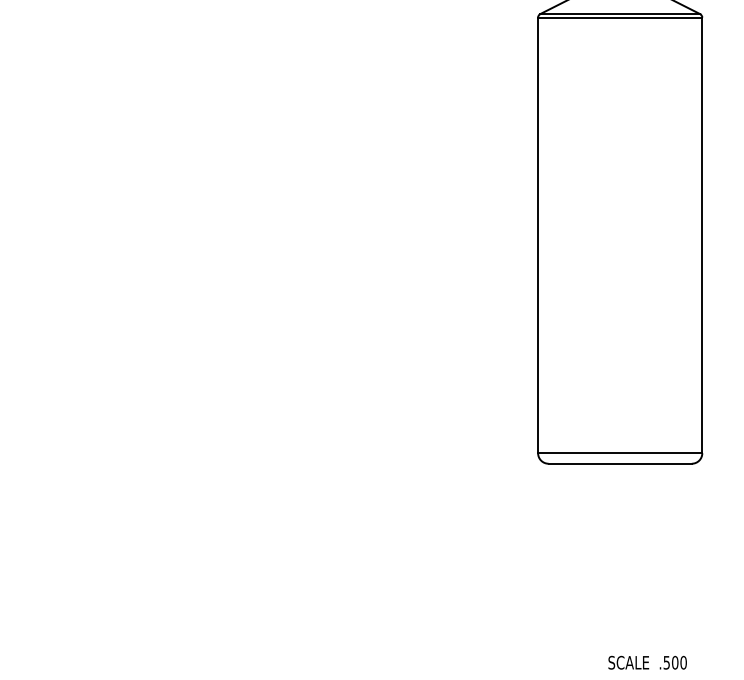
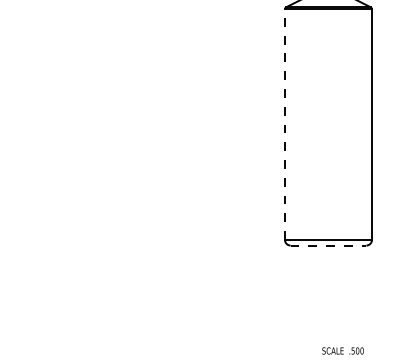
line: (537, 235) -> (284, 124), solid -> dashed
line: (620, 463) -> (328, 245), solid -> dashed

